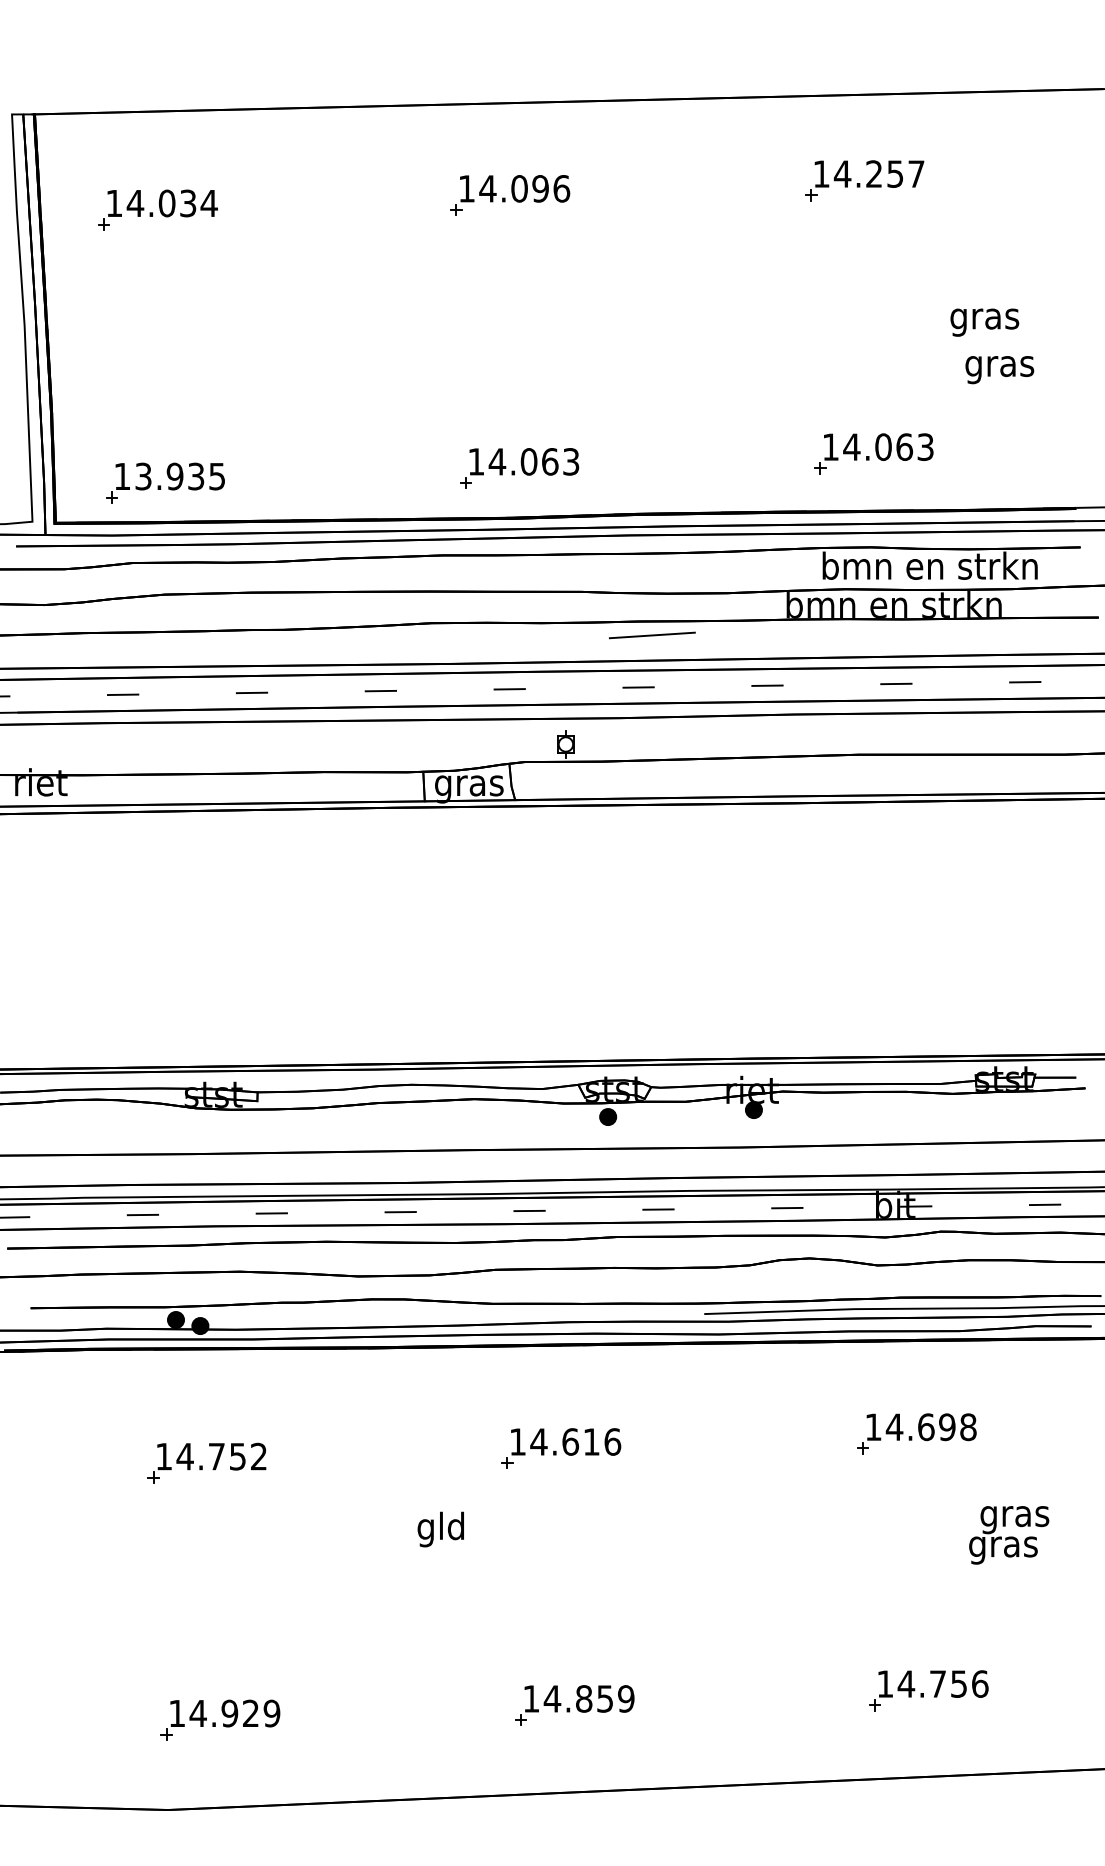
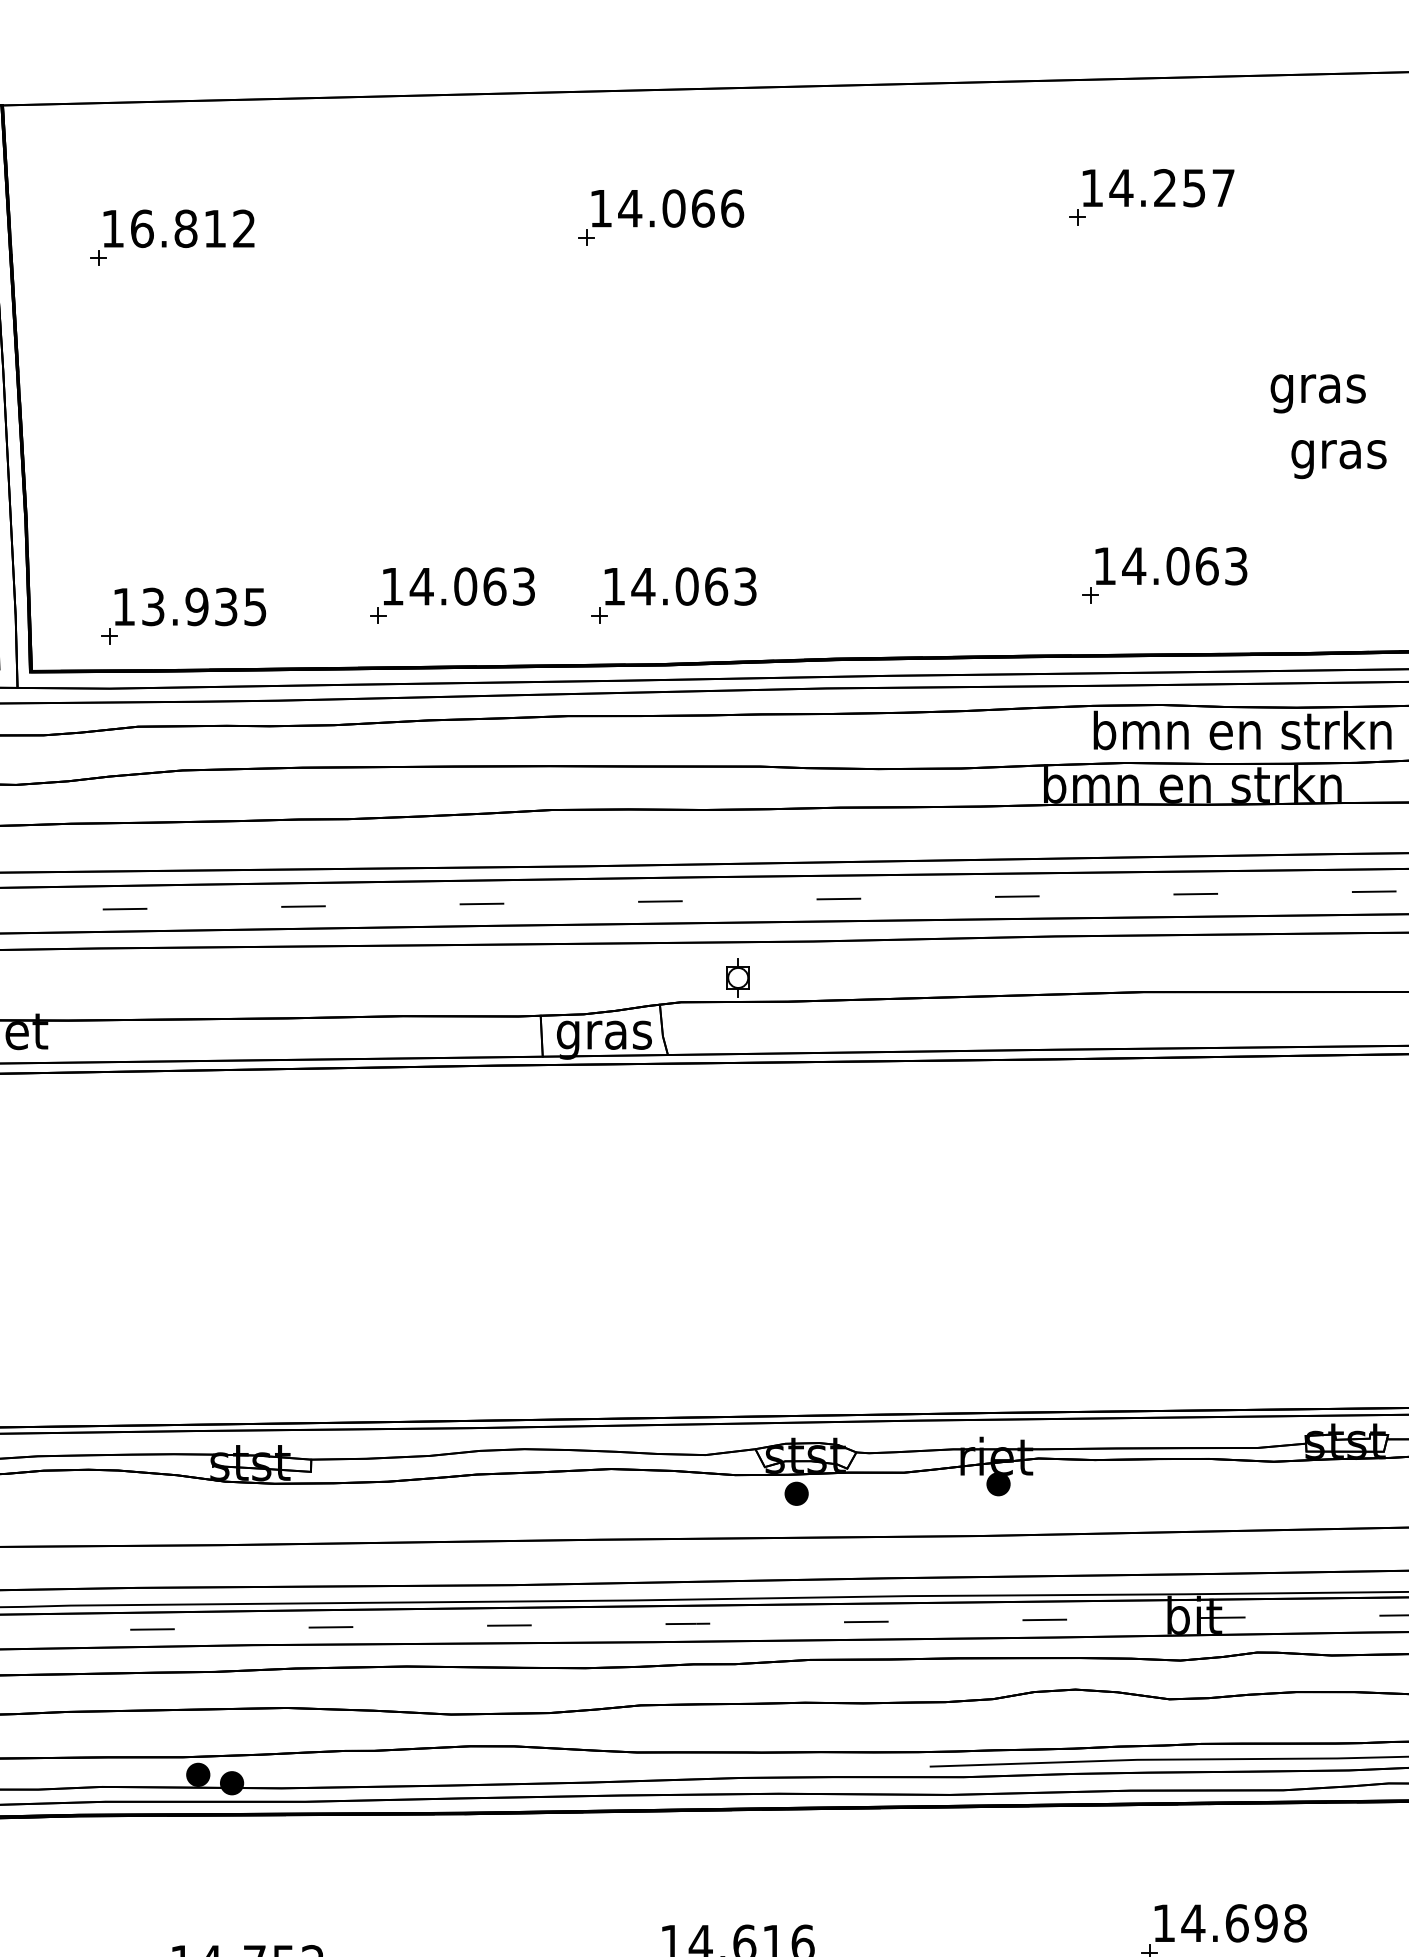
text: (540, 188) -> (702, 208), 14.096 -> 14.066
text: (171, 203) -> (192, 228), 14.034 -> 16.812
part: (359, 468) -> (452, 595), added
line: (651, 635) -> (856, 827), removed

